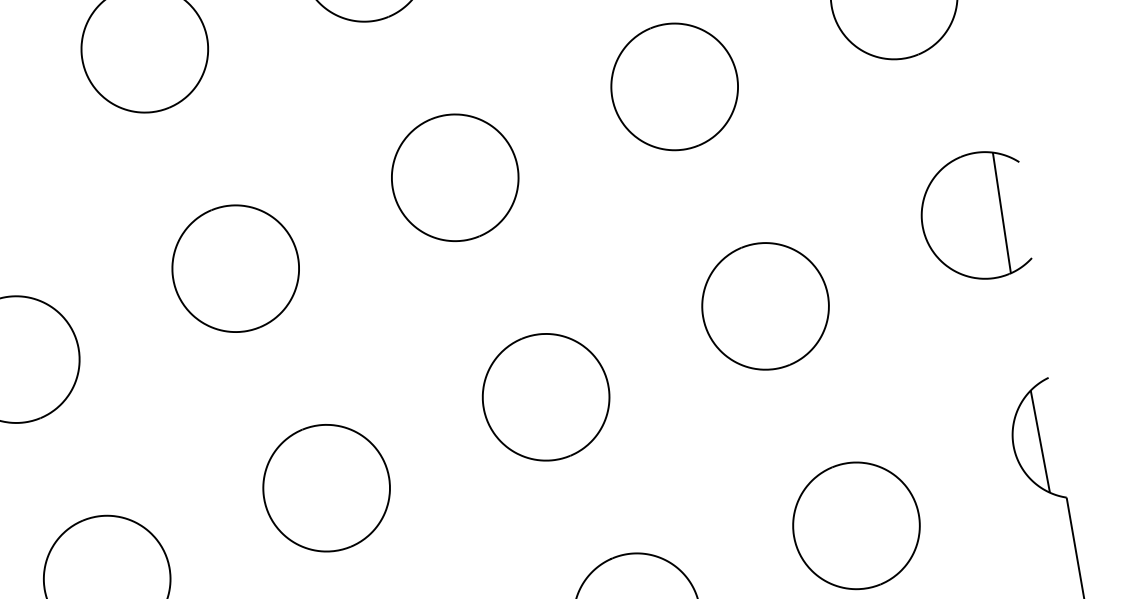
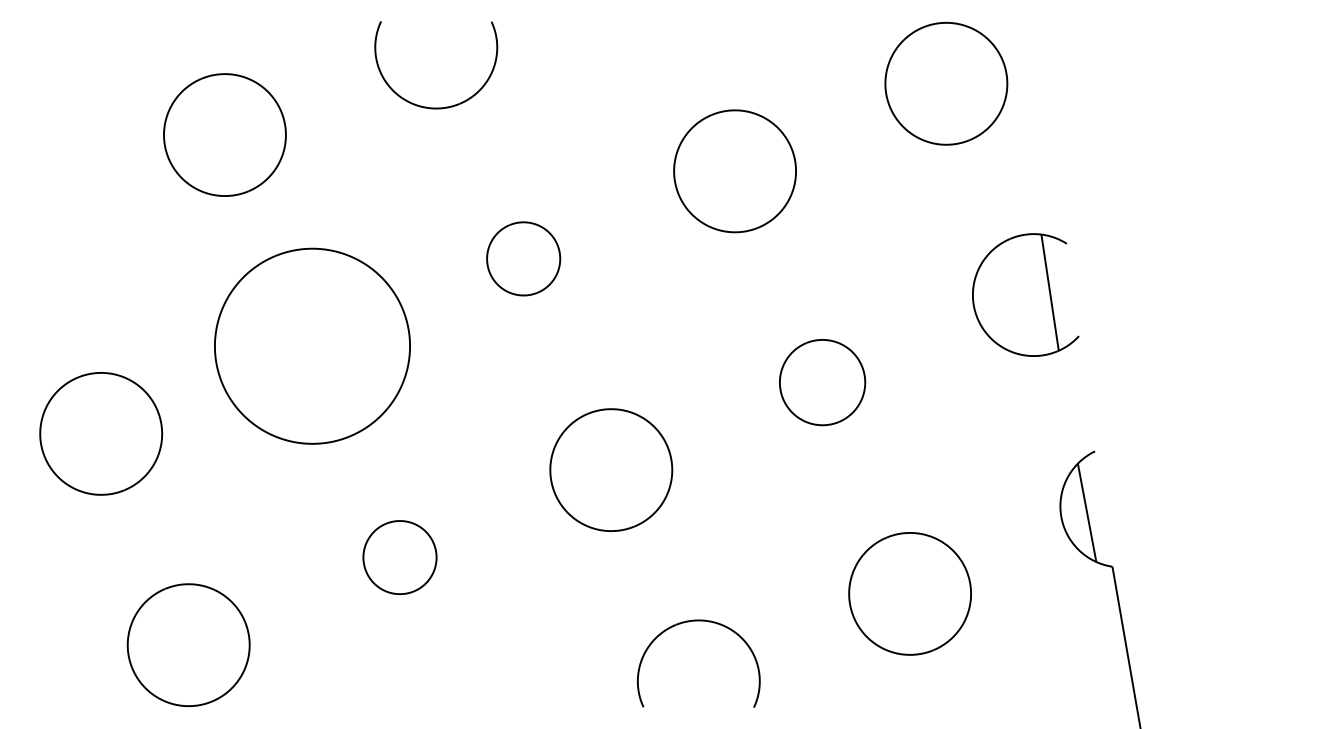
part: (454, 177) -> (523, 258), size x0.6
part: (235, 268) -> (312, 346), size x1.6
part: (765, 306) -> (822, 382), size x0.7
part: (326, 488) -> (399, 557), size x0.6

